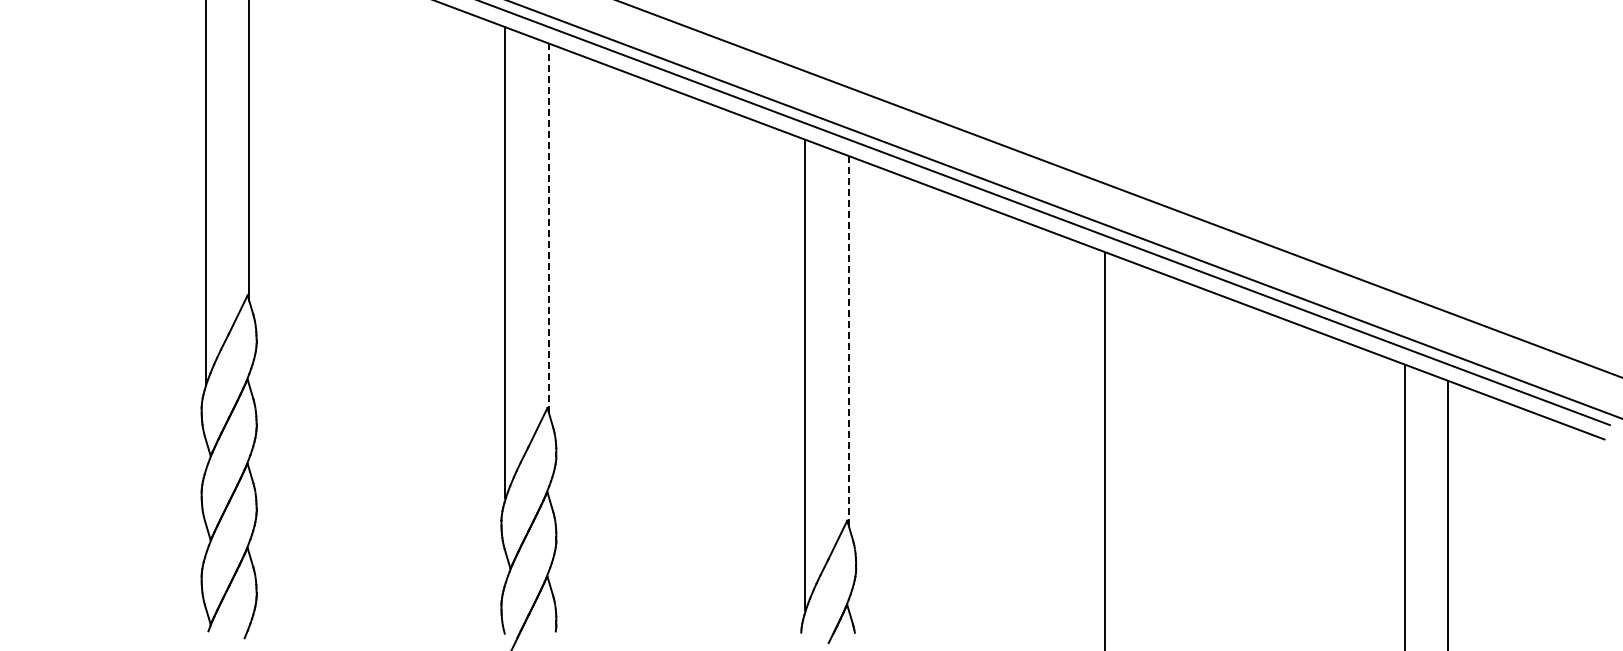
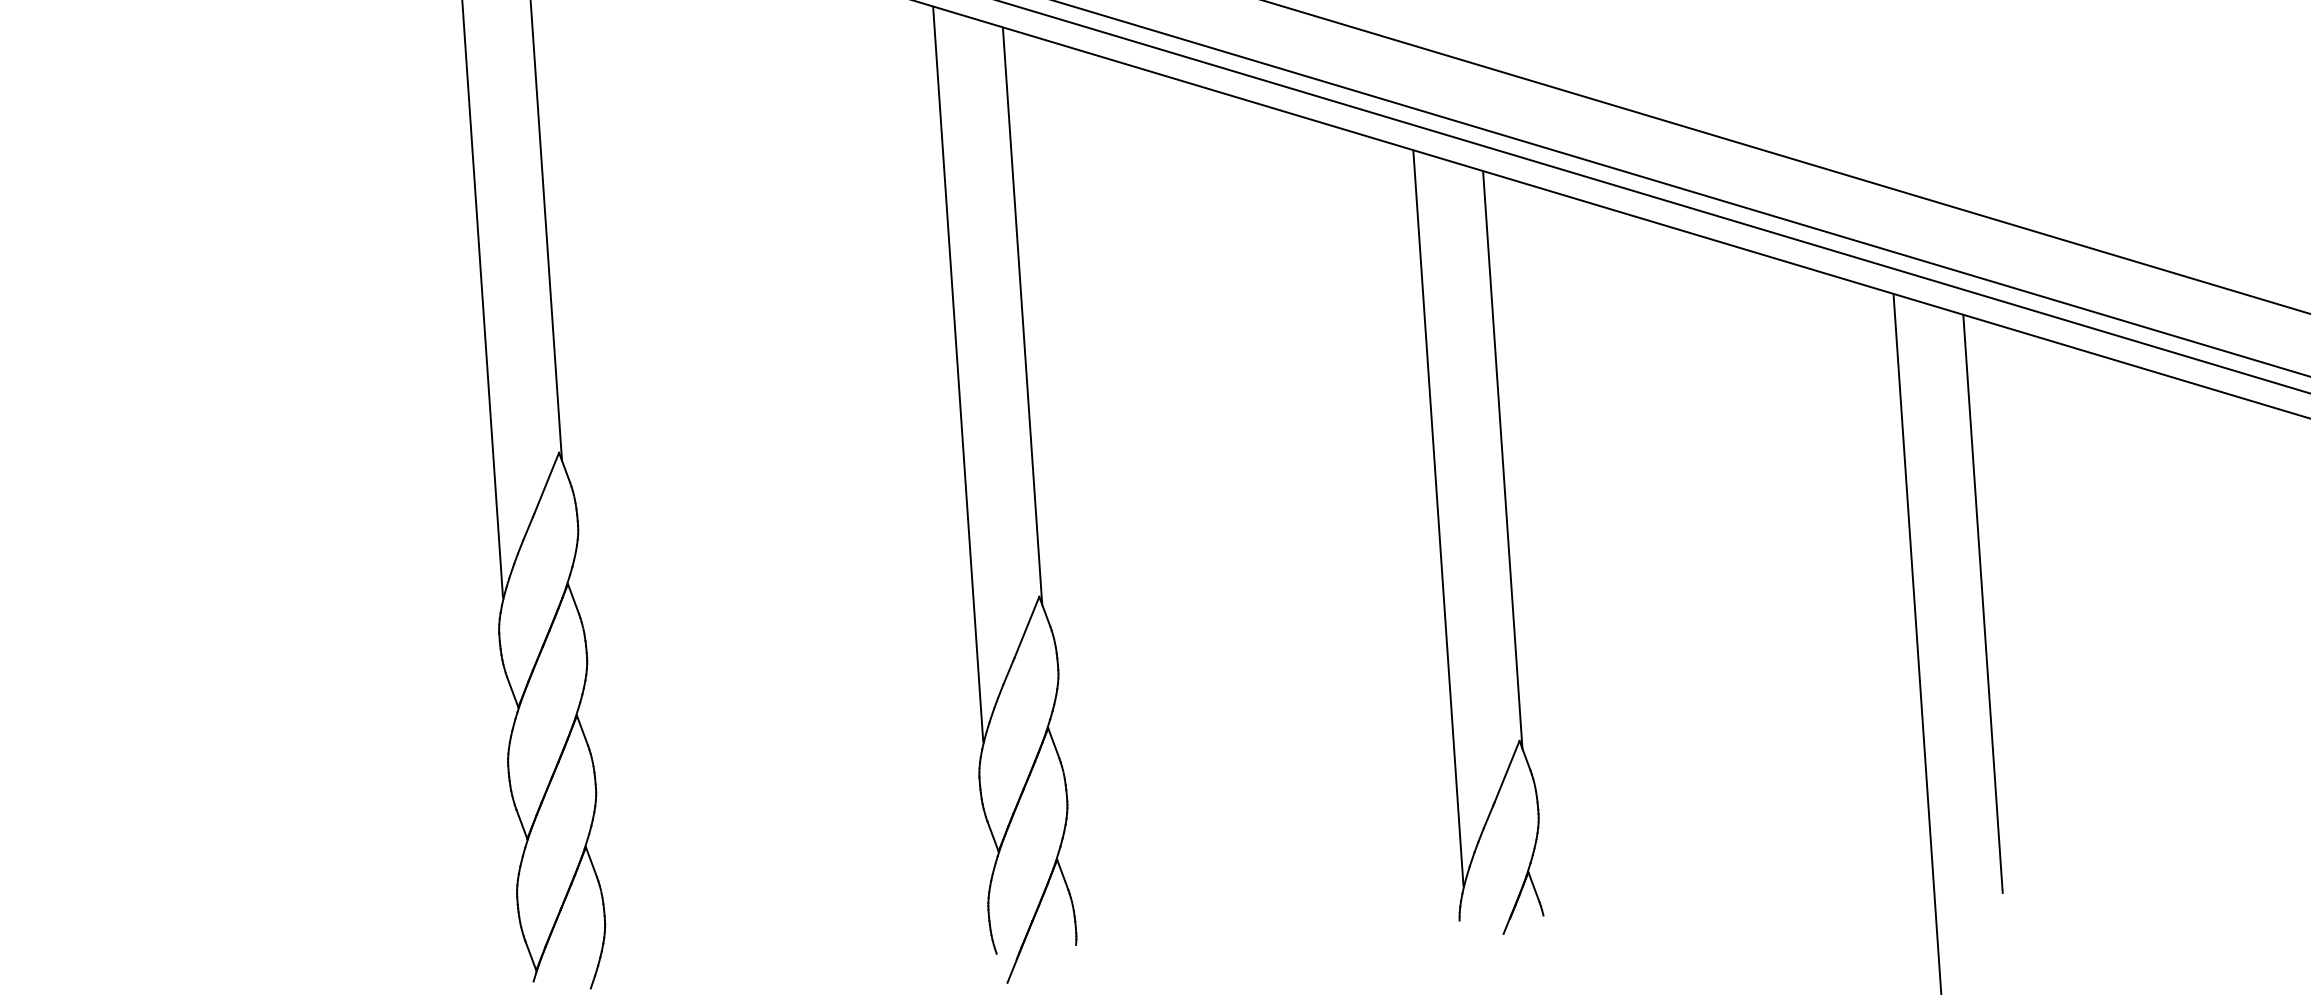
line: (549, 228) -> (1023, 316), dashed -> solid
line: (848, 341) -> (1502, 460), dashed -> solid
line: (1148, 453) -> (1982, 603), added

